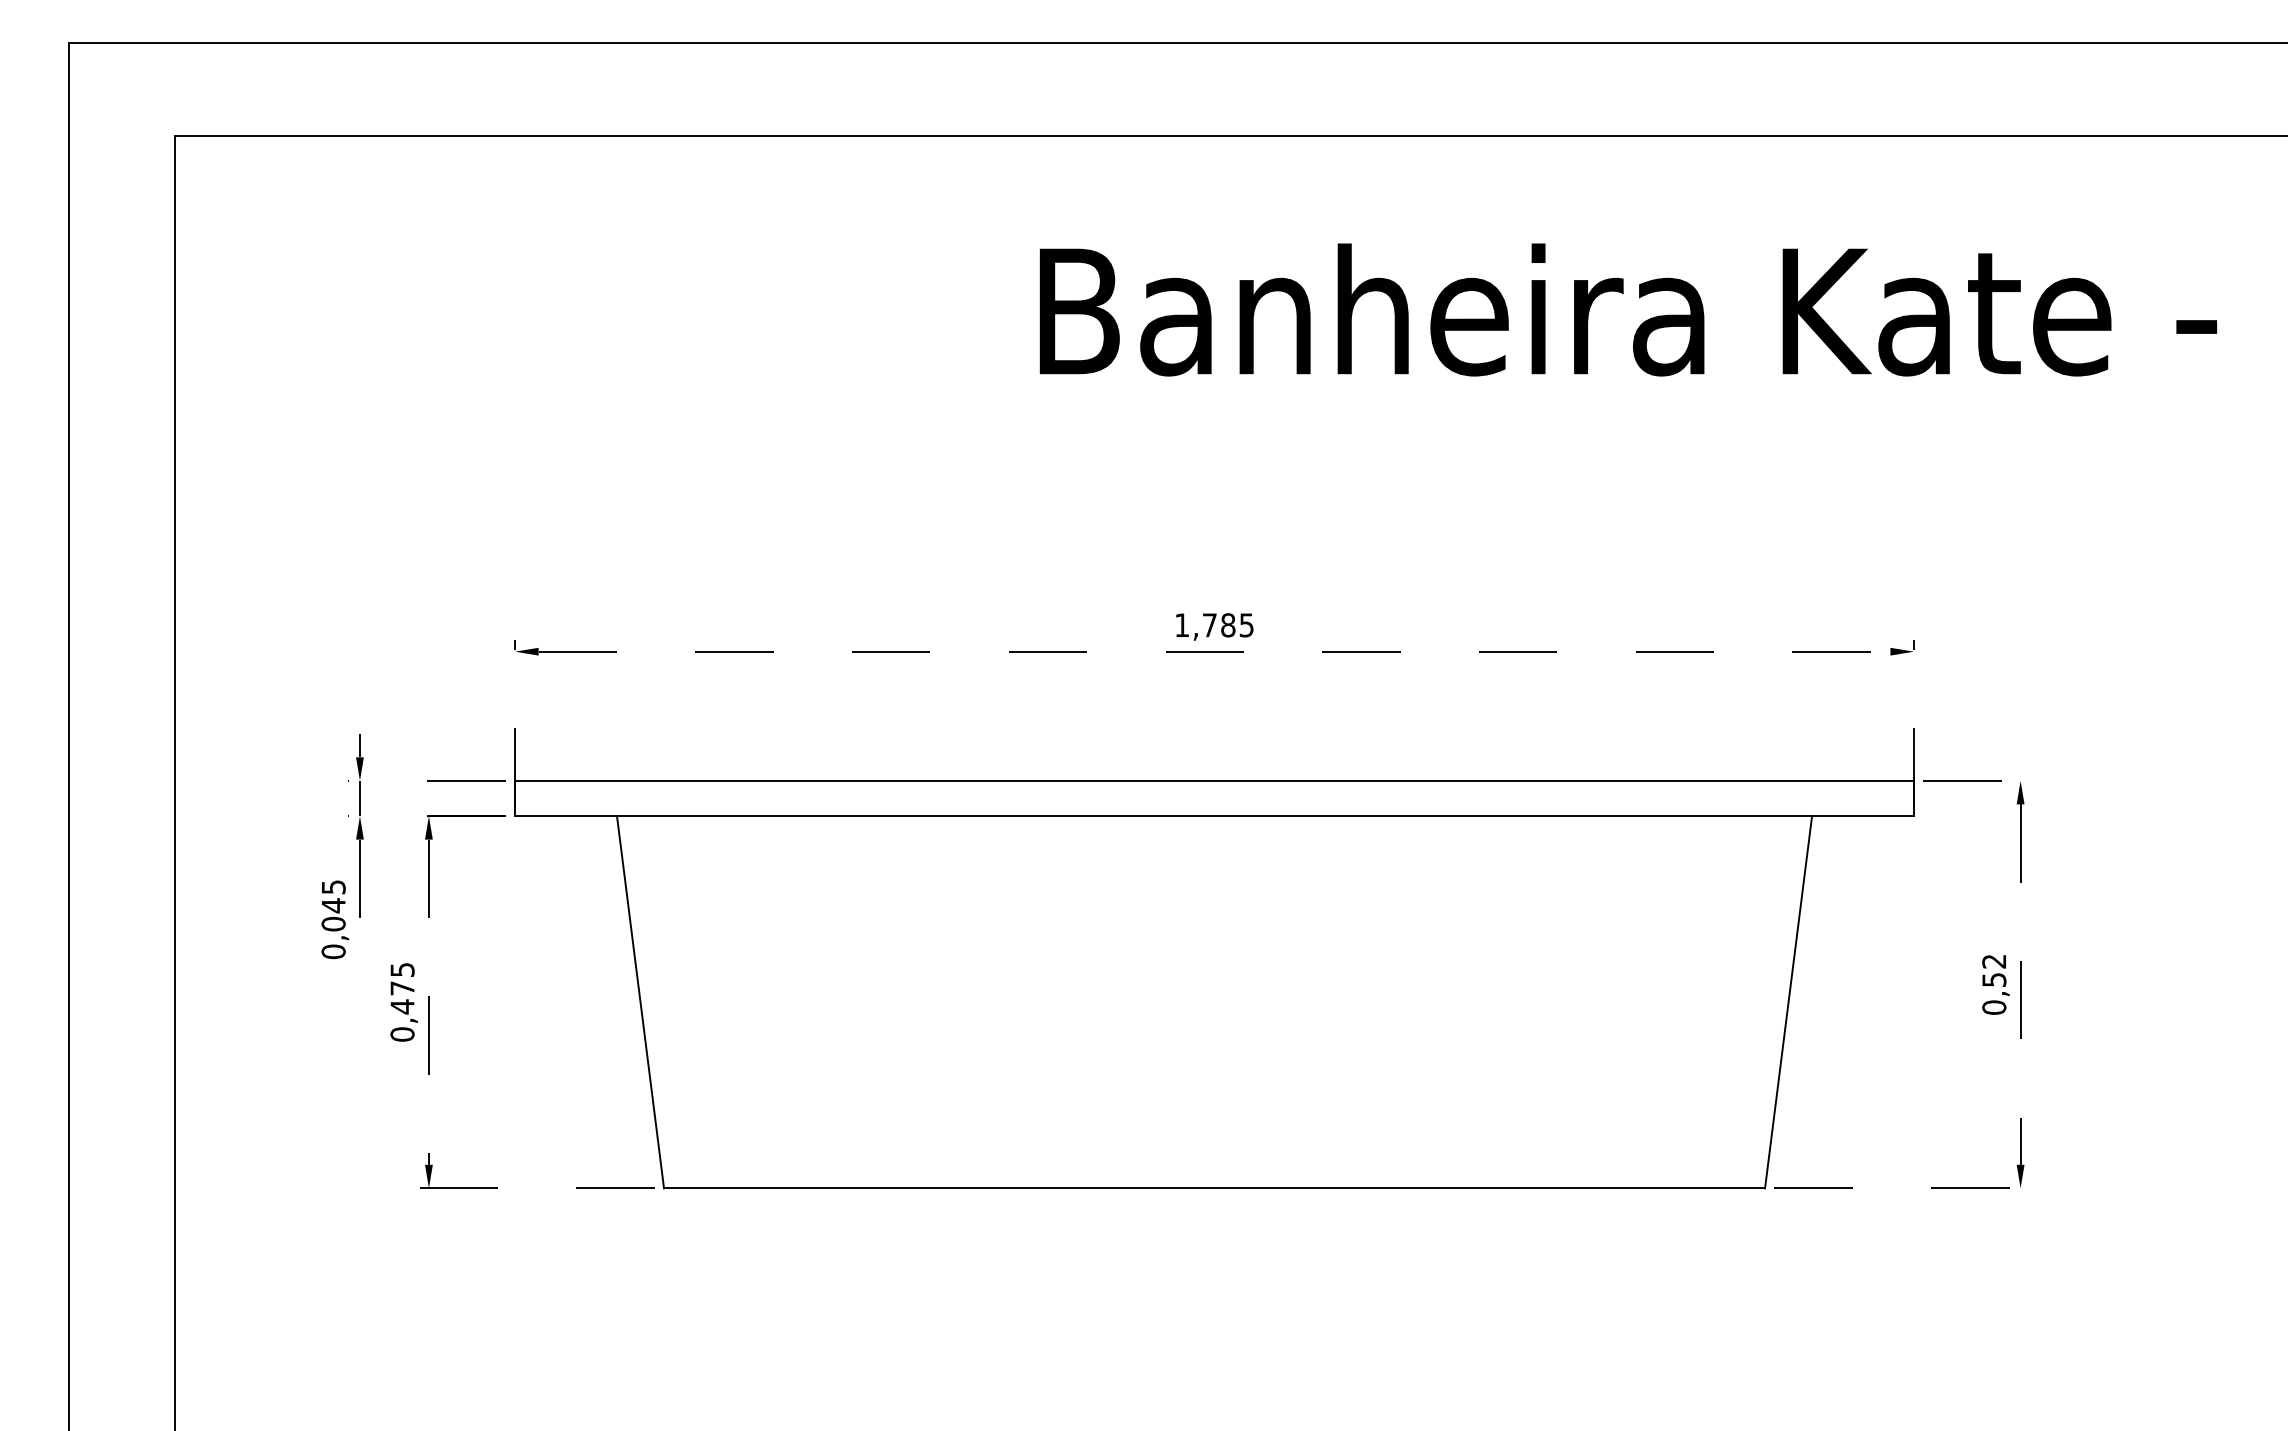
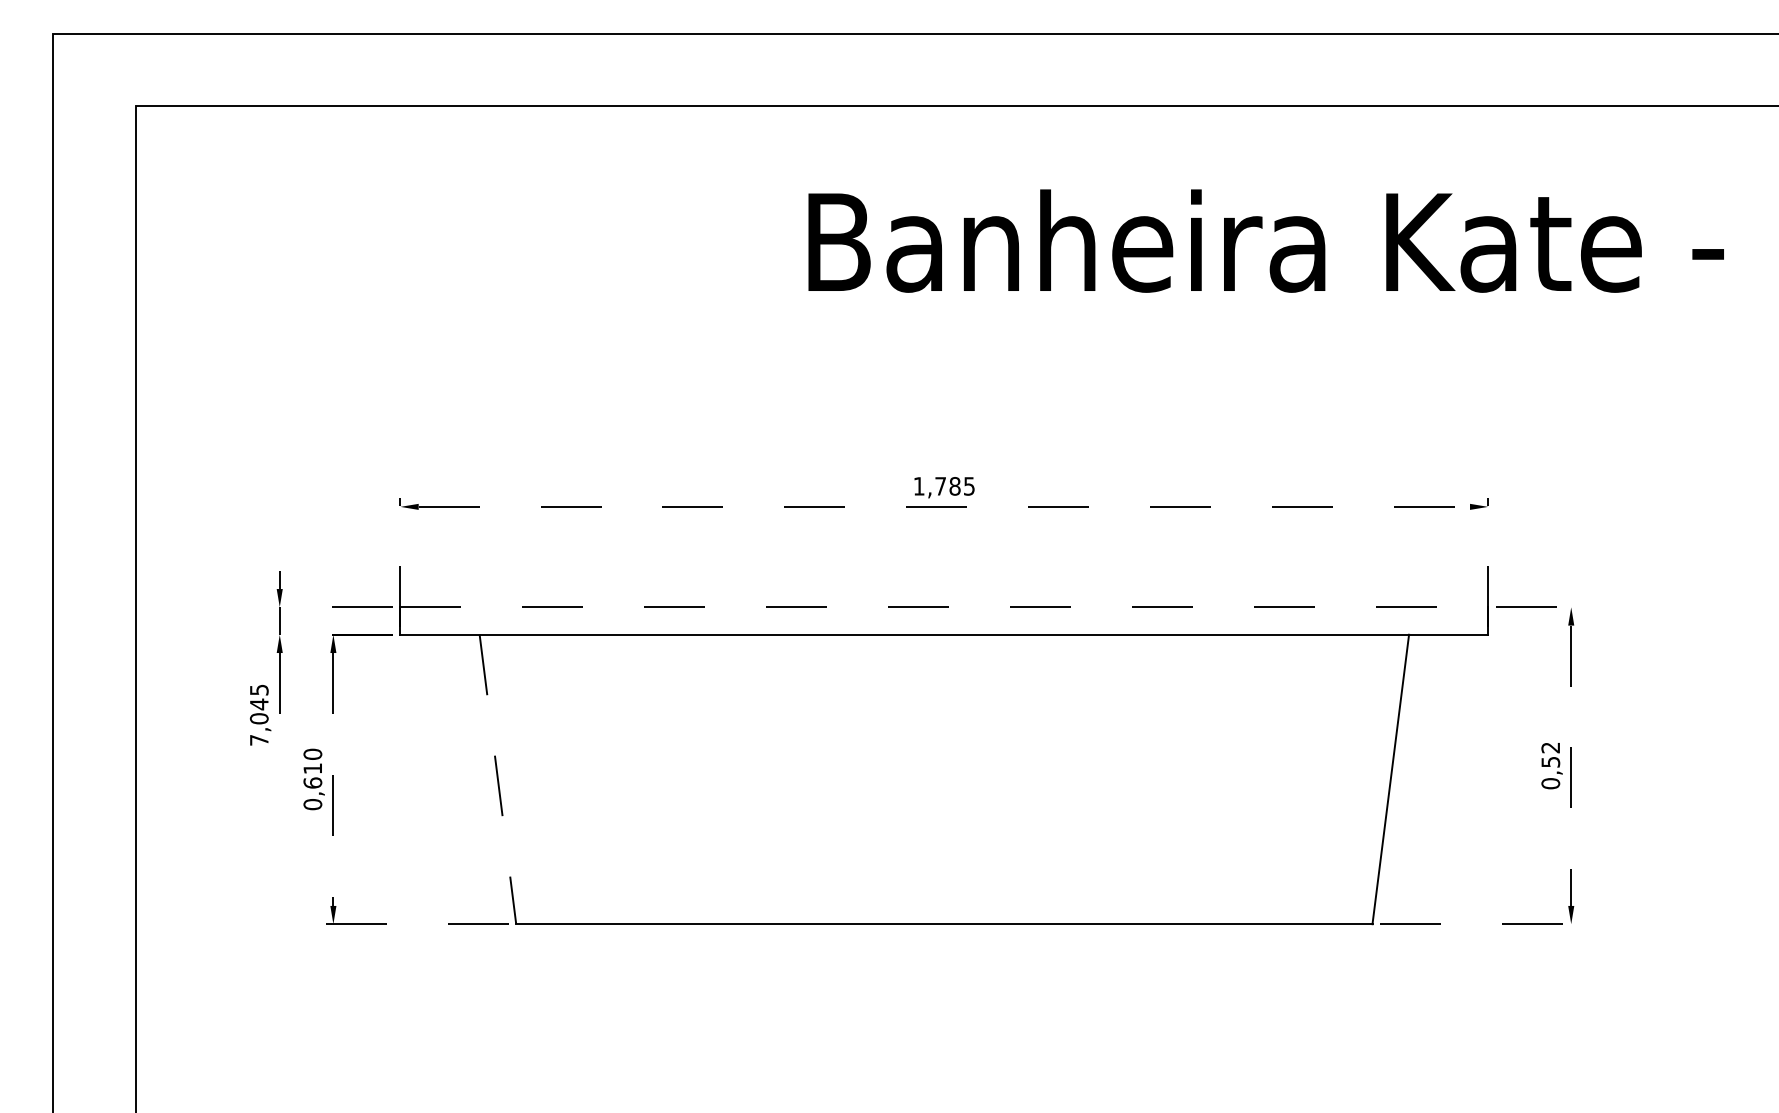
line: (1215, 780) -> (945, 607), solid -> dashed
text: (333, 951) -> (259, 740), 0,045 -> 7,045
text: (402, 988) -> (312, 768), 0,475 -> 0,610
line: (640, 1002) -> (497, 779), solid -> dashed

